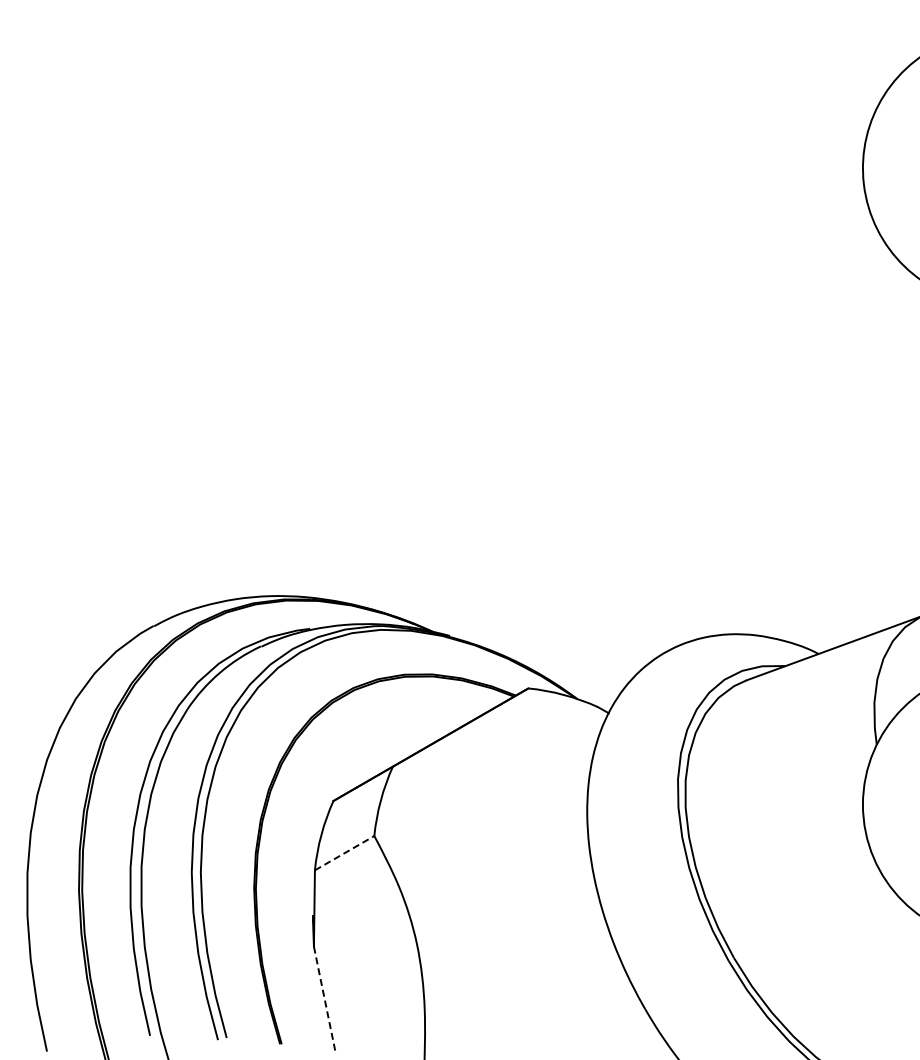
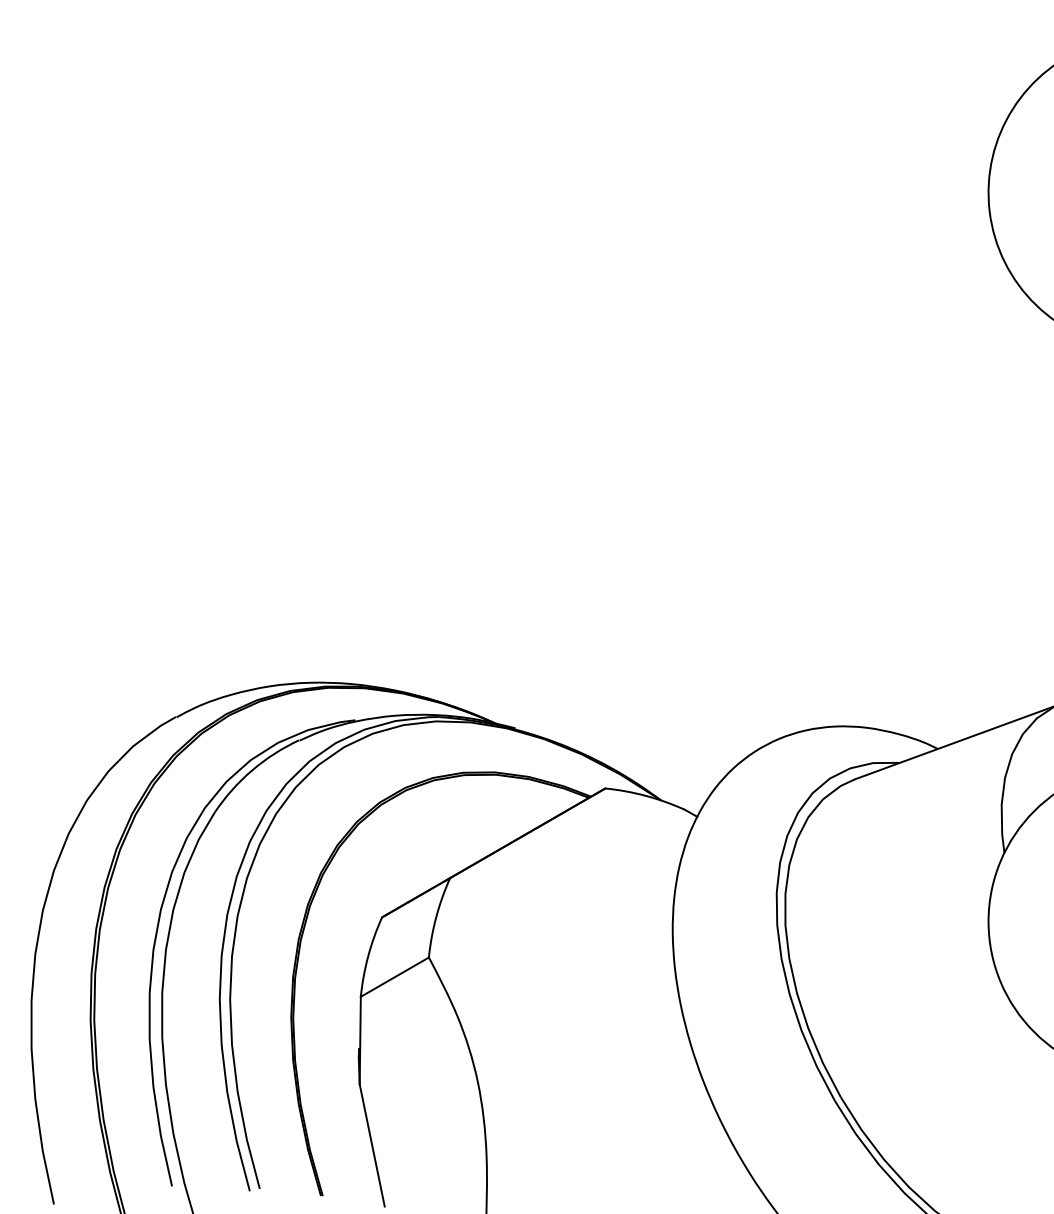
line: (345, 852) -> (395, 976), dashed -> solid
line: (324, 1000) -> (371, 1145), dashed -> solid

